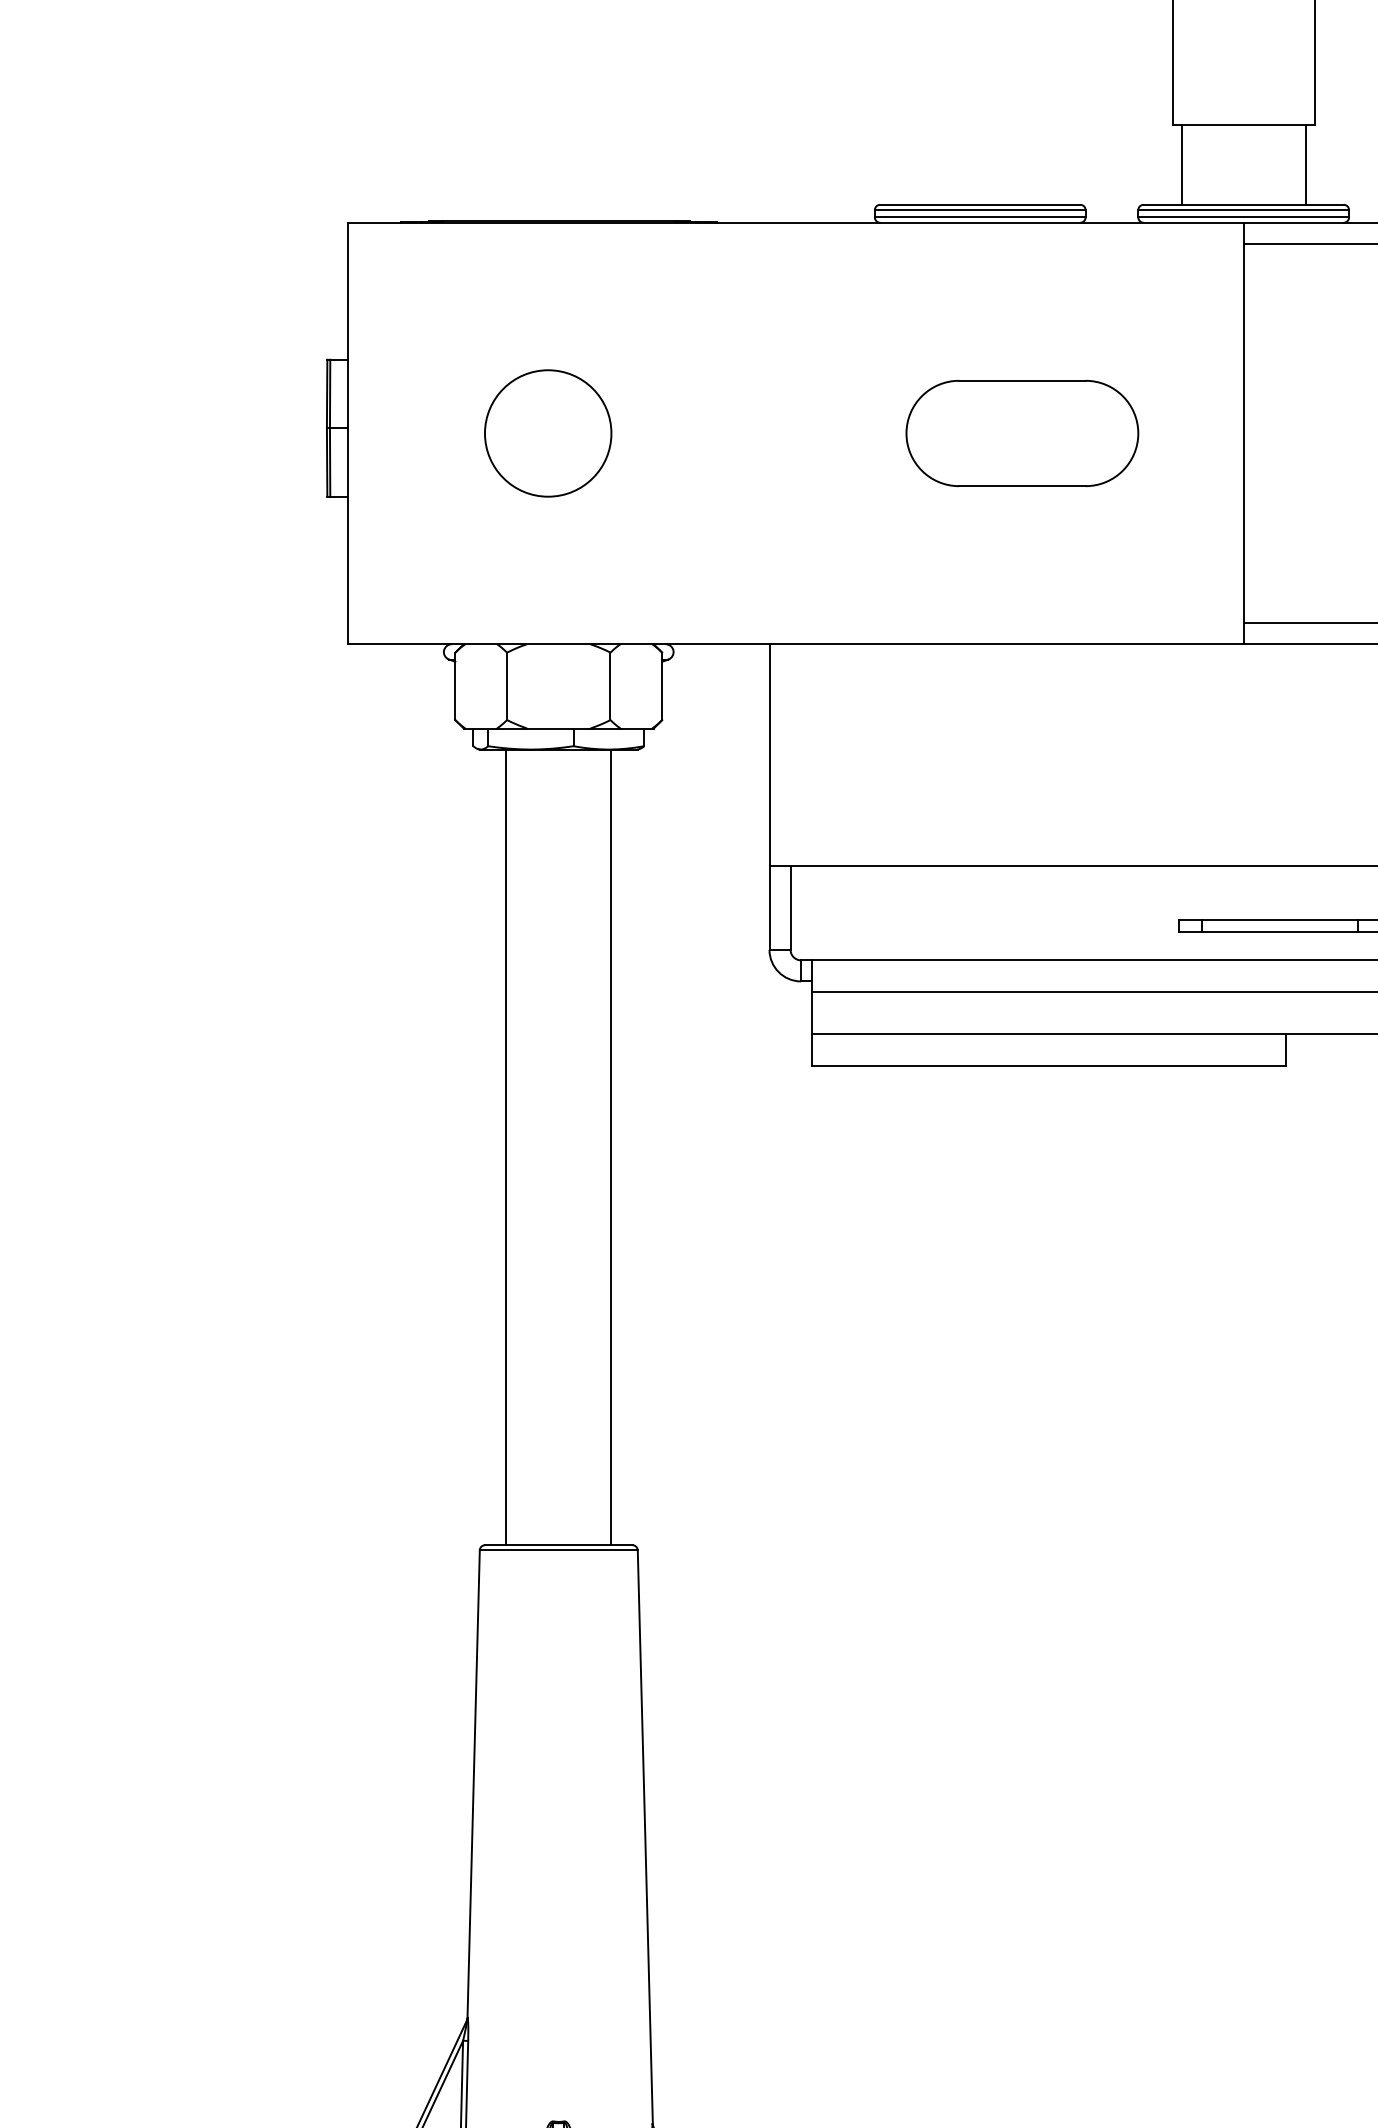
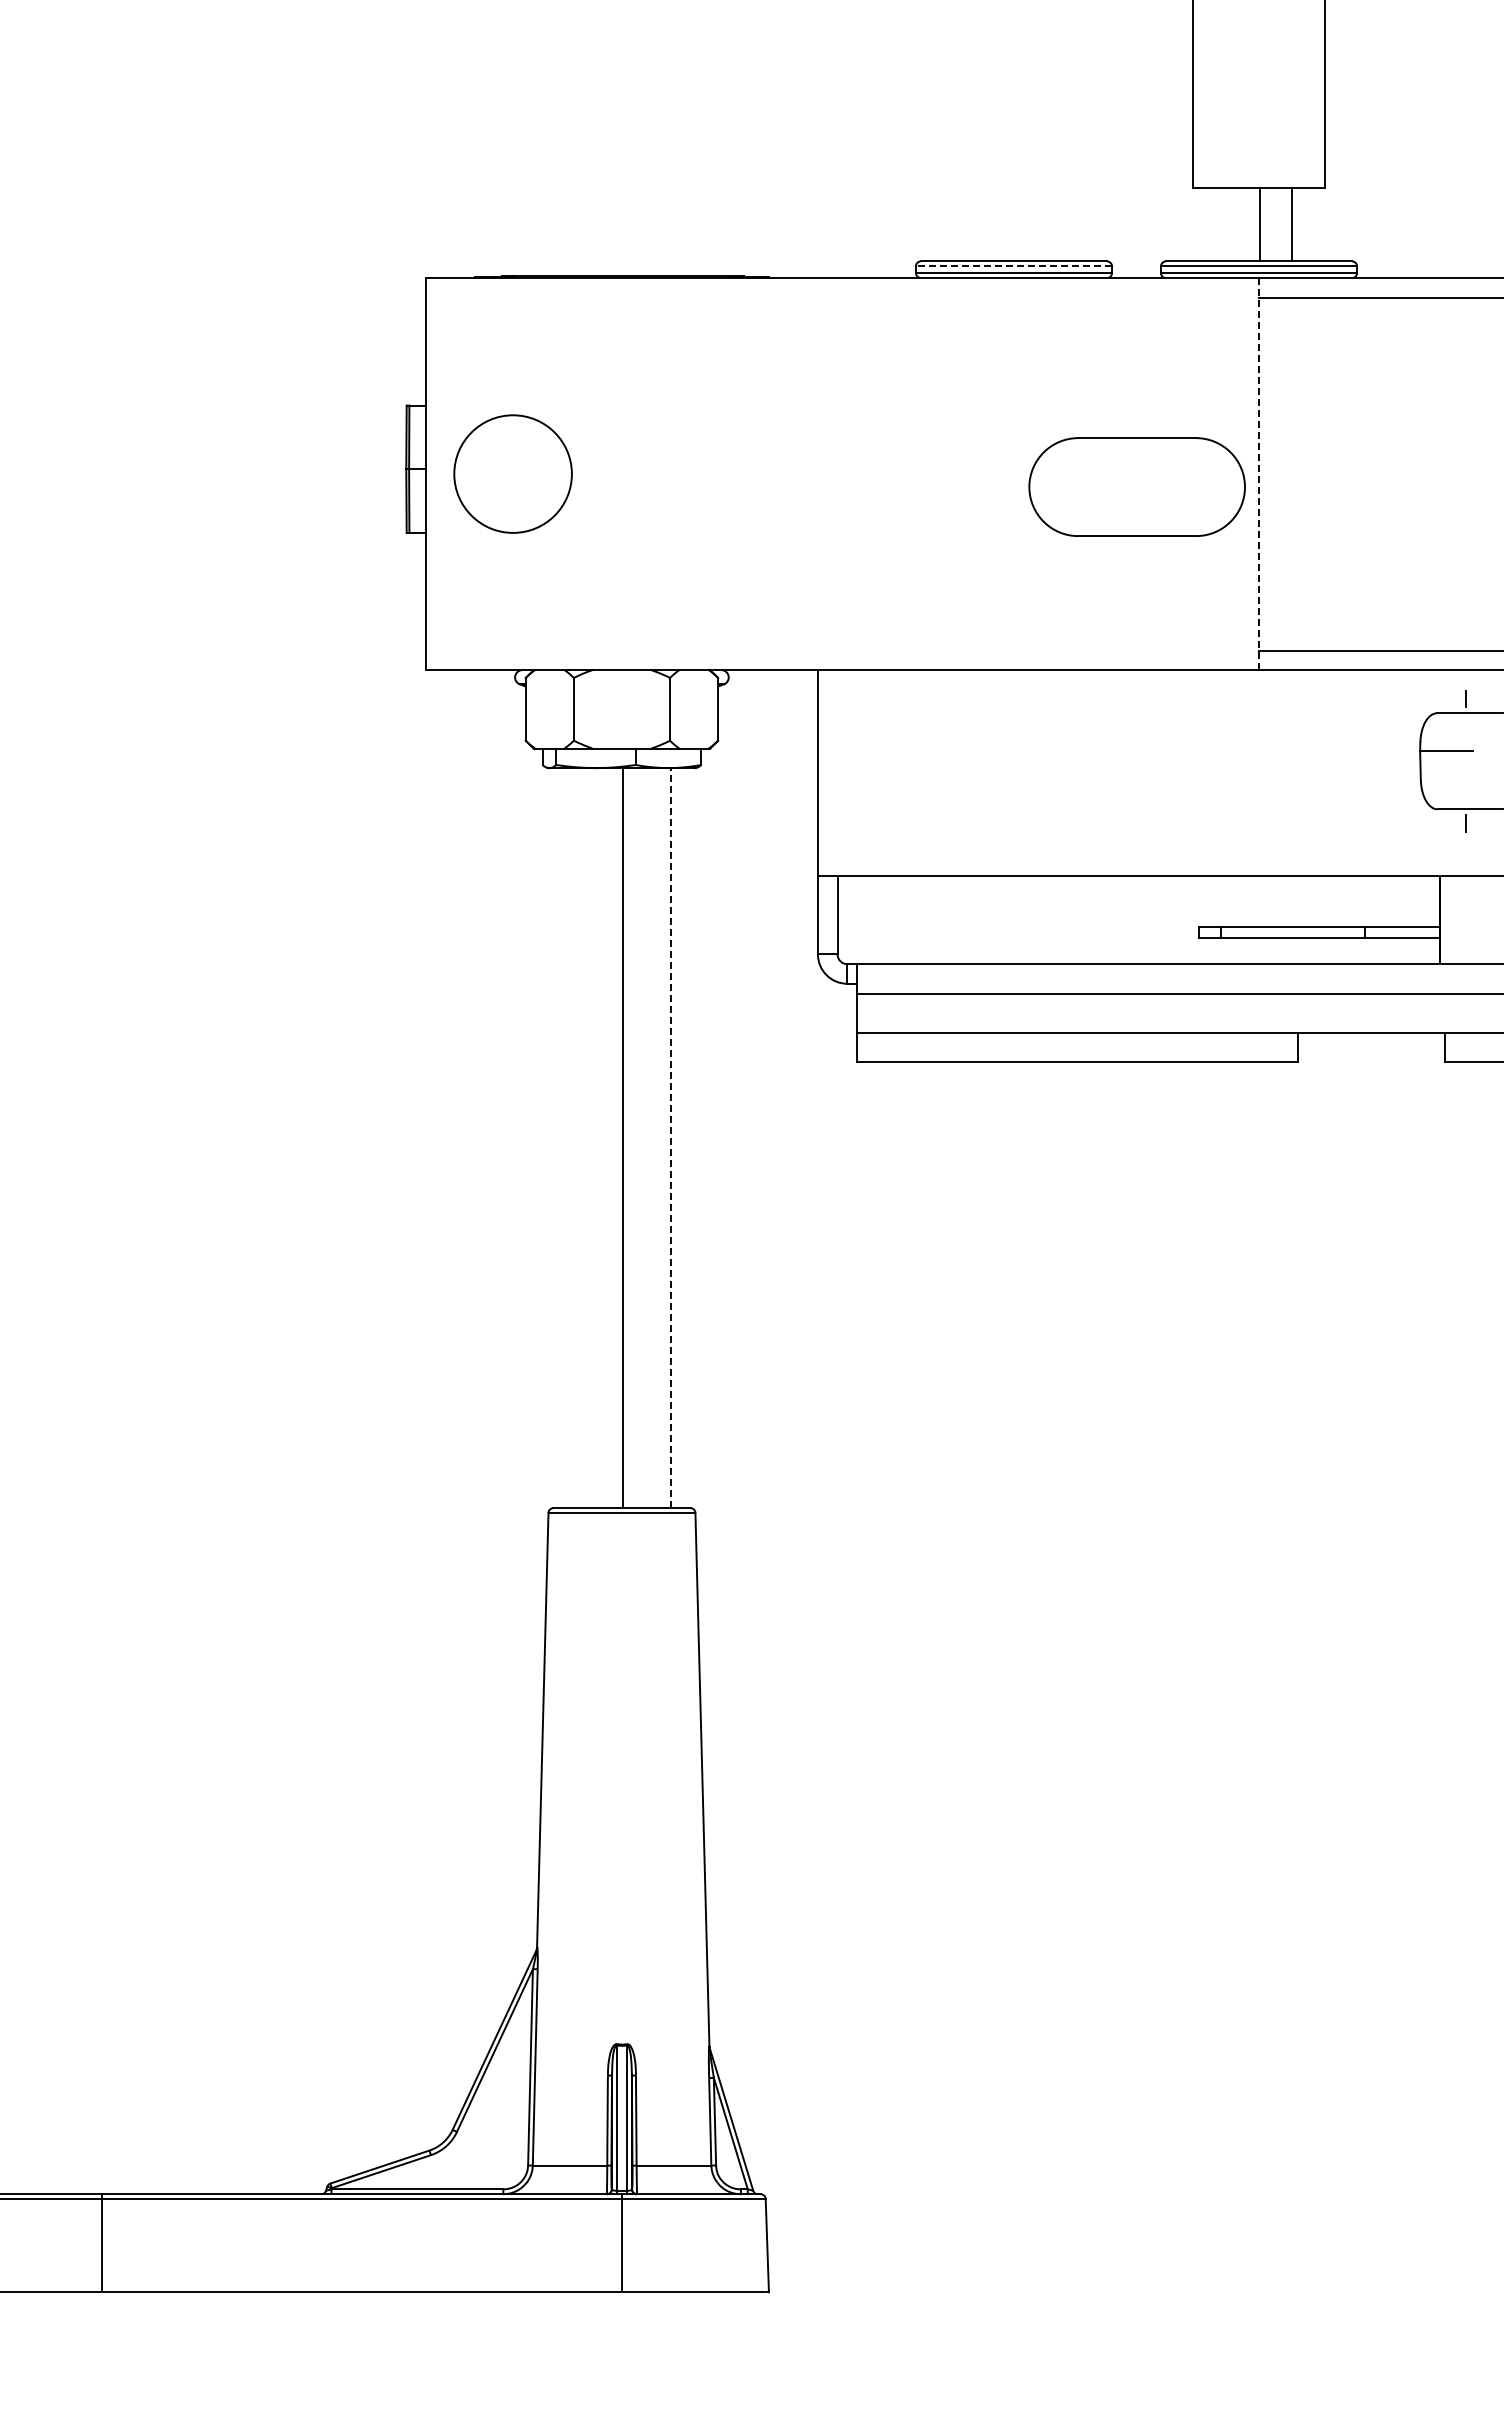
line: (1181, 165) -> (1292, 224), moved
line: (1305, 165) -> (1259, 224), moved
line: (979, 210) -> (1013, 266), solid -> dashed
circle: (547, 432) -> (512, 473), moved
part: (1021, 432) -> (1136, 486), moved
line: (1244, 433) -> (1259, 474), solid -> dashed
line: (610, 1146) -> (670, 1137), solid -> dashed
line: (505, 1147) -> (622, 1138), moved

